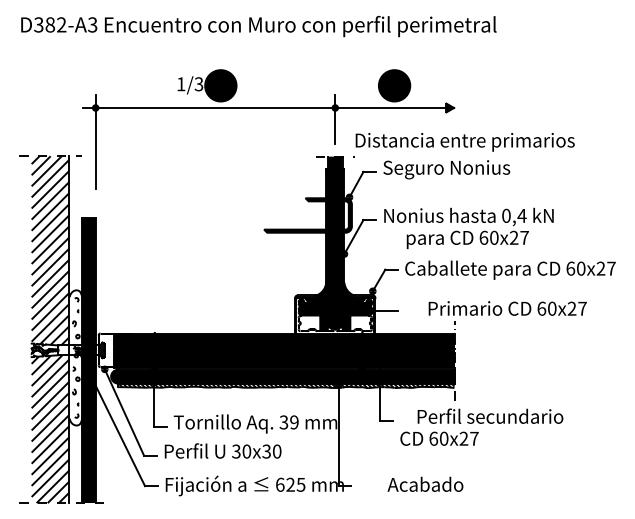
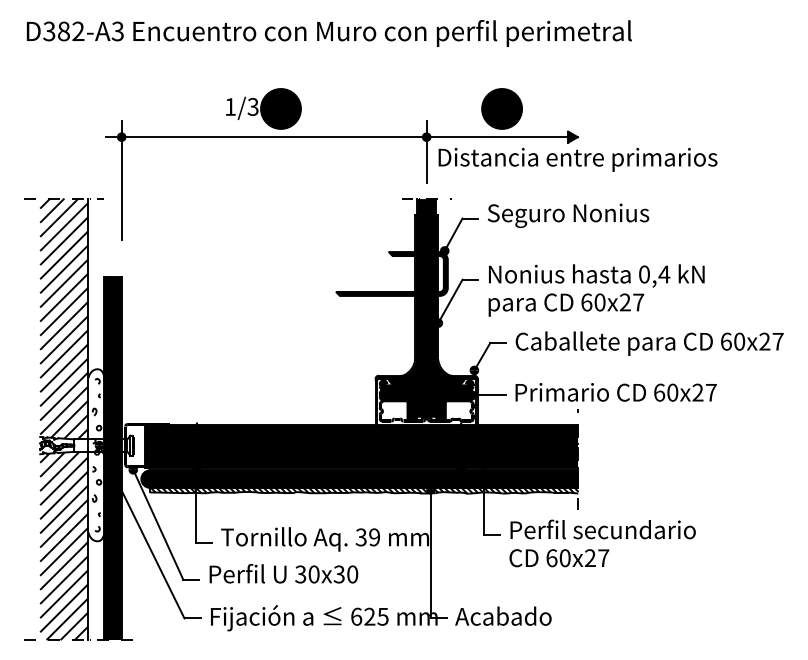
text: (464, 142) -> (577, 159), moved
text: (467, 239) -> (566, 304), moved
text: (507, 308) -> (615, 392), moved
text: (489, 416) -> (602, 529), moved
text: (425, 483) -> (503, 615), moved

